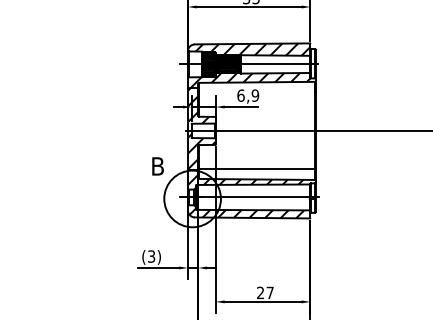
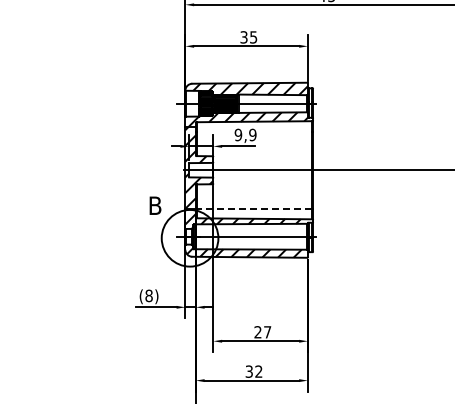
text: (241, 95) -> (238, 134), 6,9 -> 9,9
line: (257, 169) -> (254, 208), solid -> dashed
text: (151, 256) -> (148, 295), (3) -> (8)

